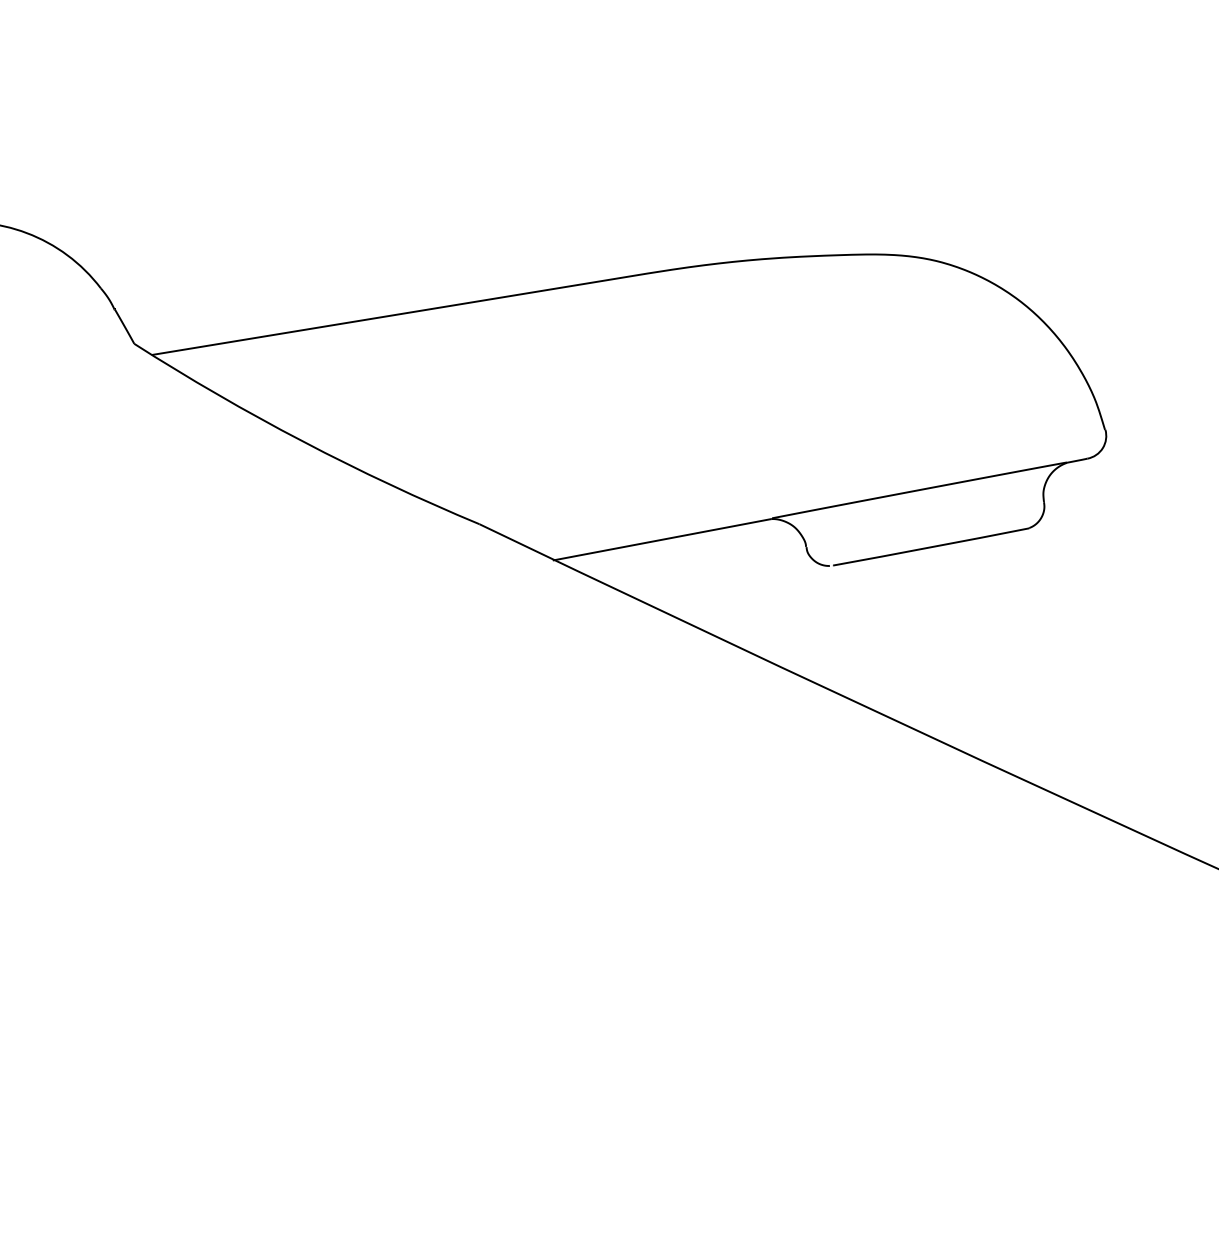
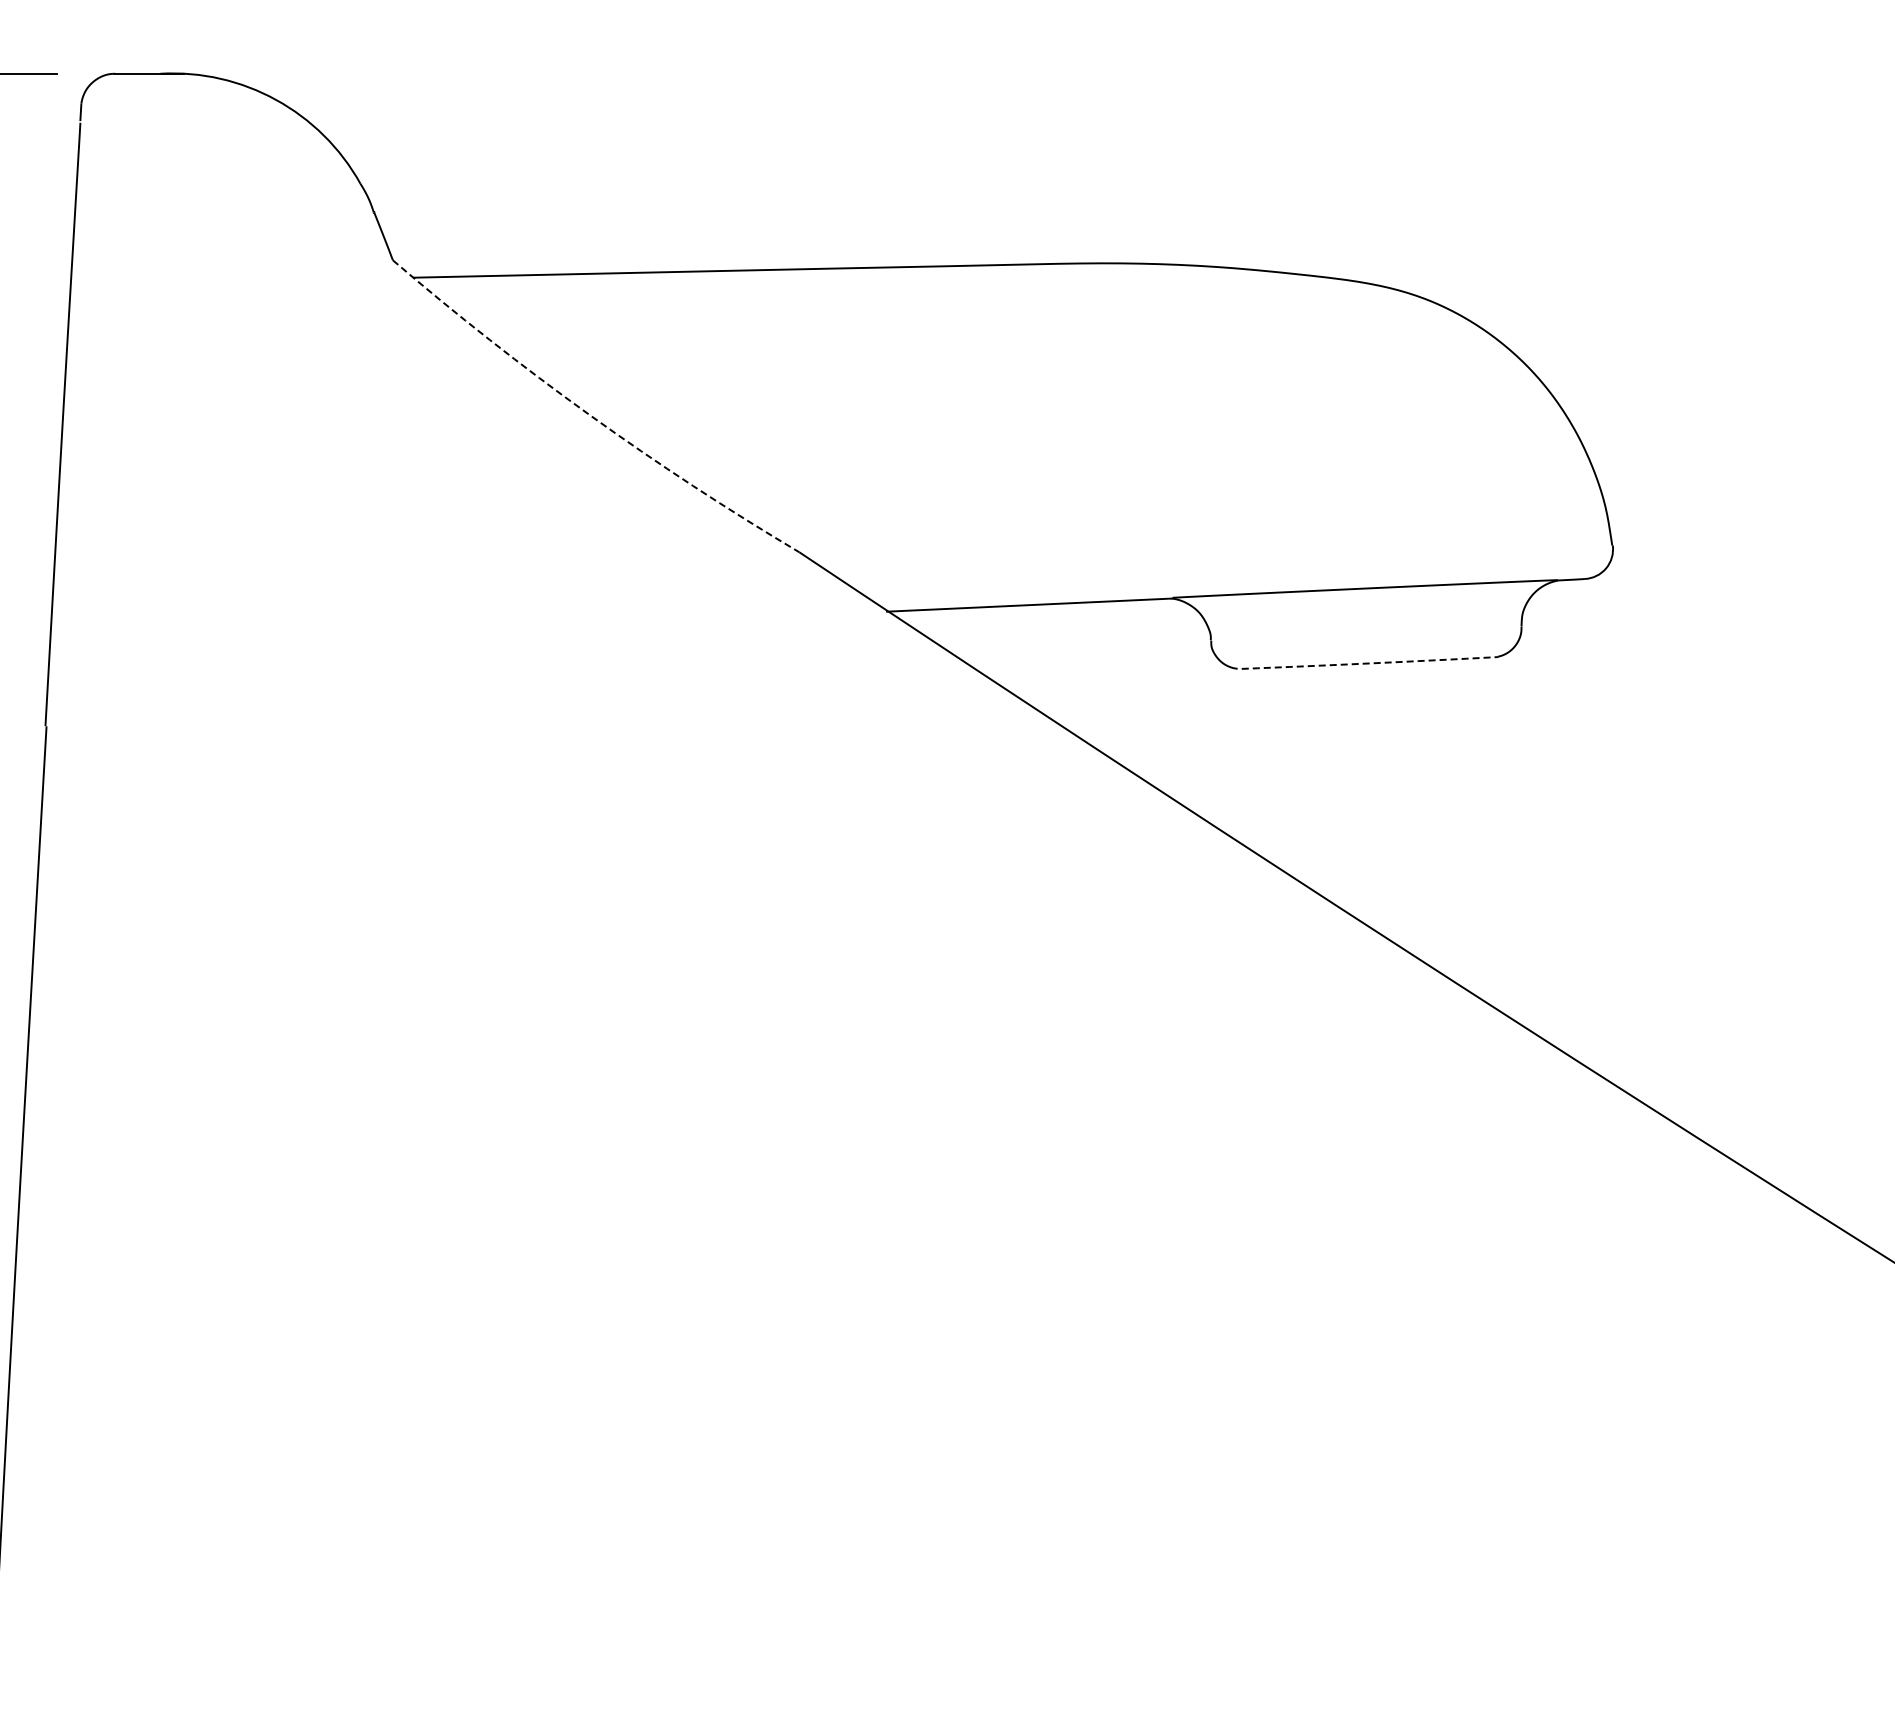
arc: (302, 441) -> (589, 415), solid -> dashed
arc: (930, 547) -> (1369, 663), solid -> dashed

